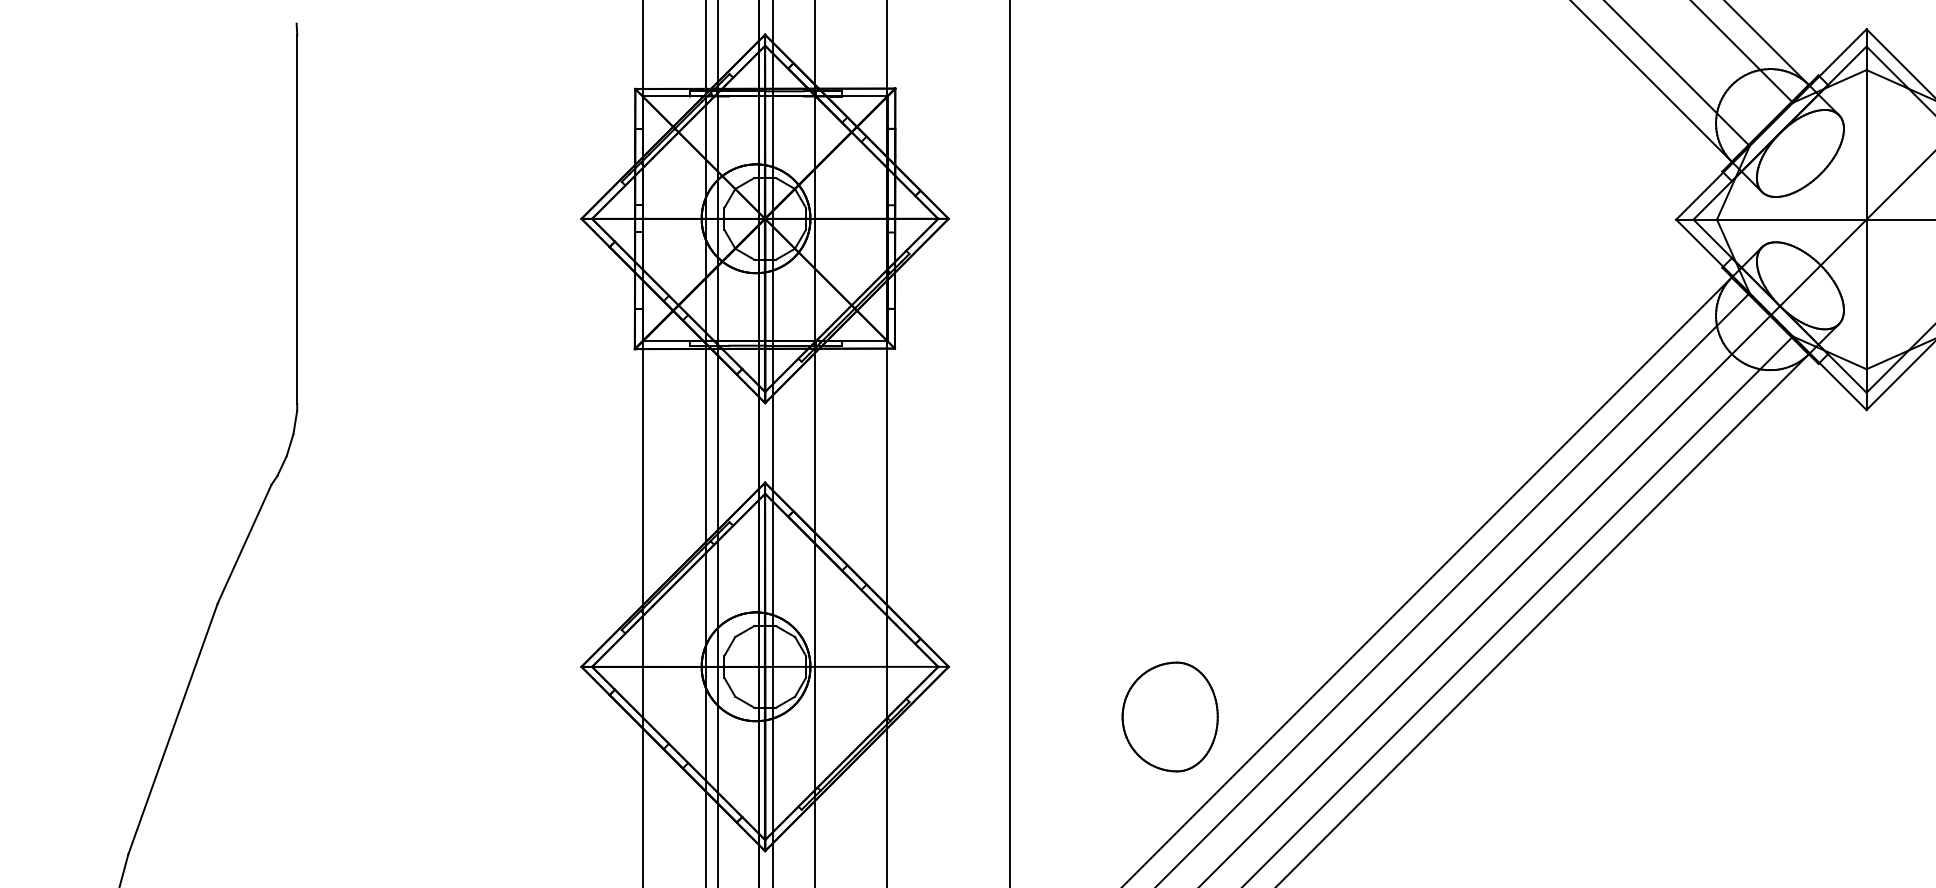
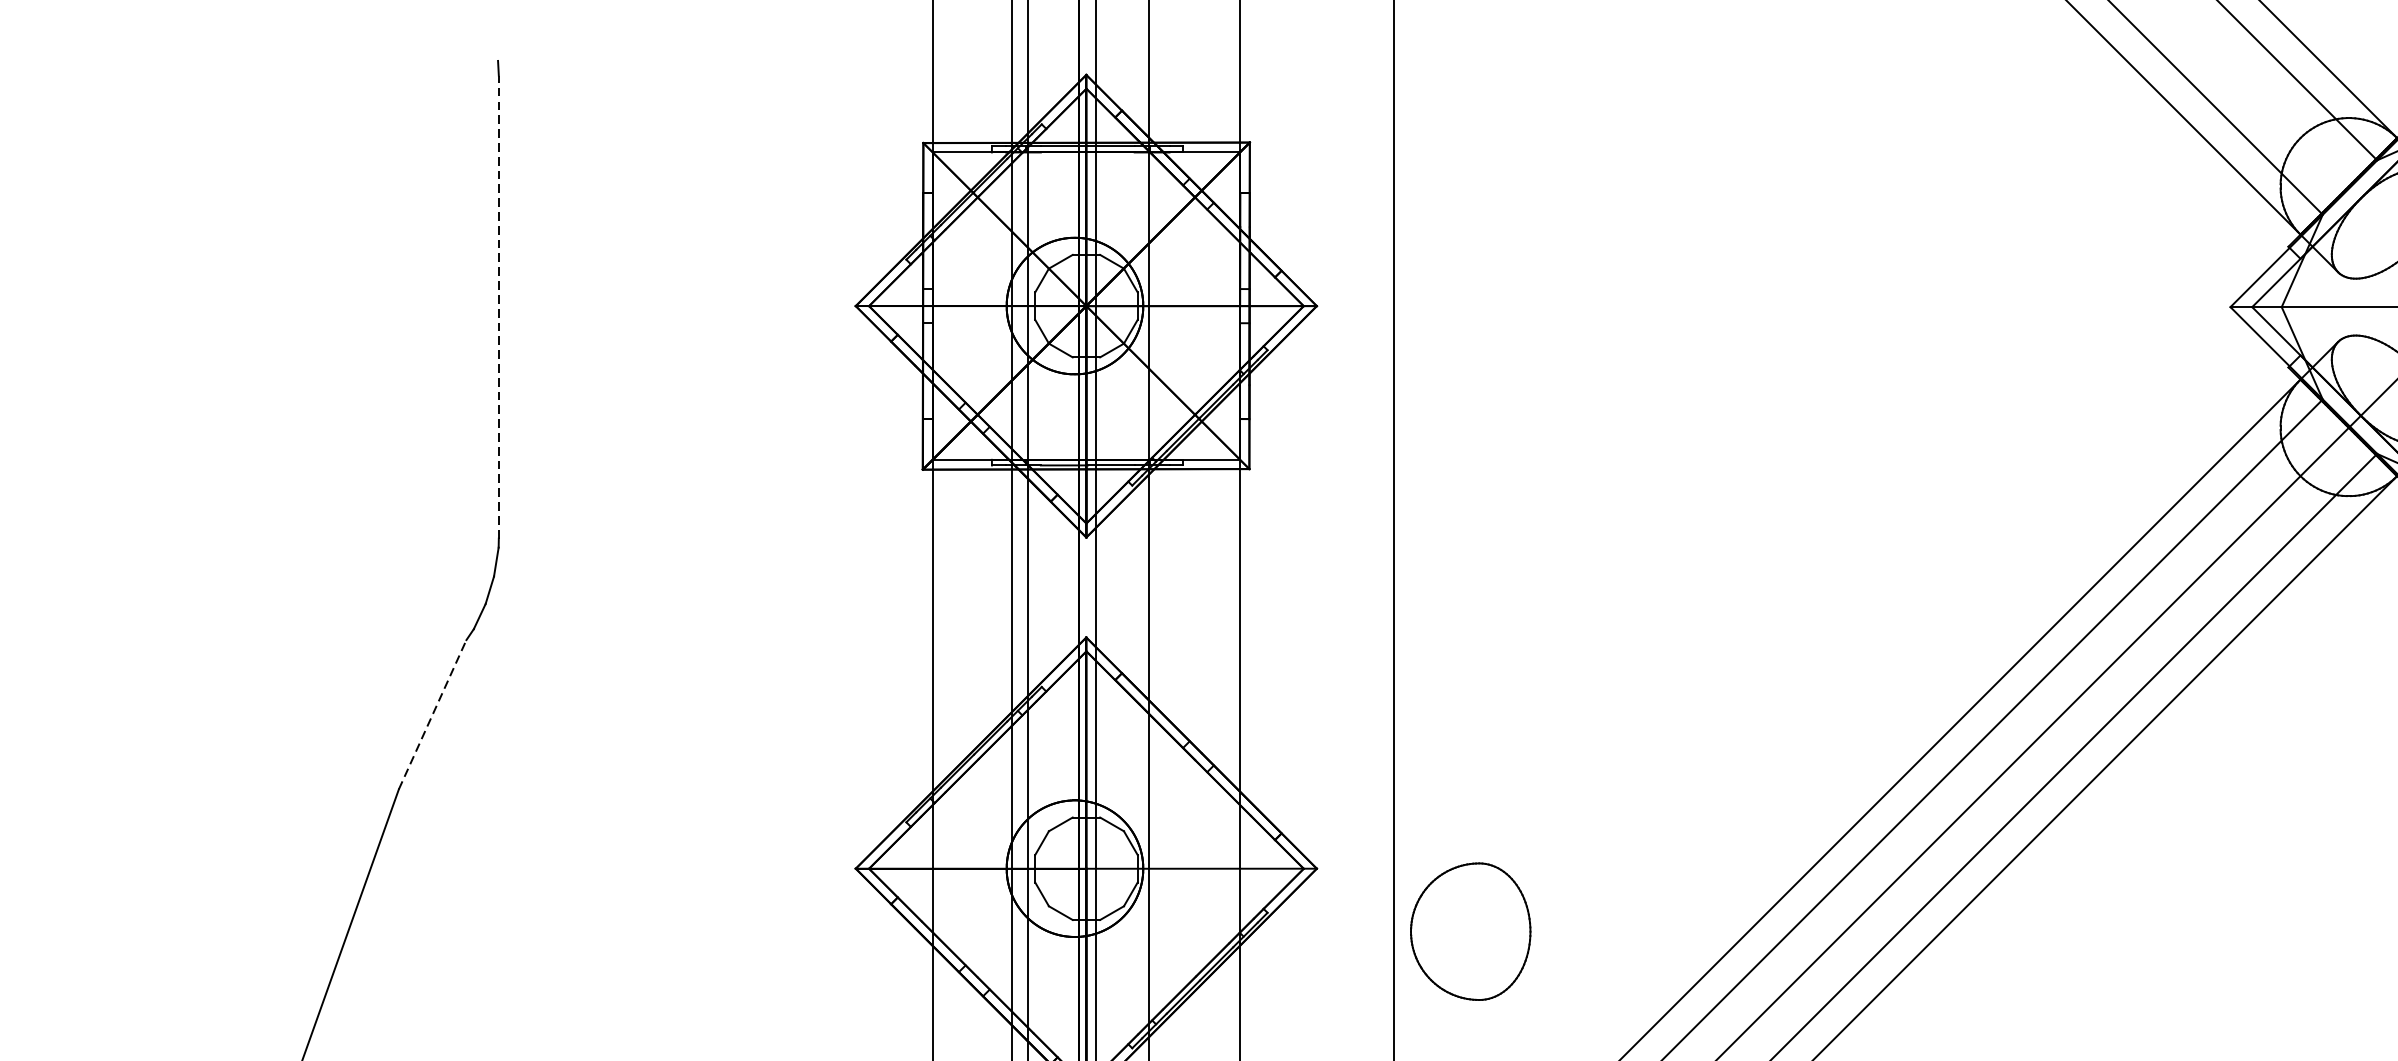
line: (297, 219) -> (499, 306), solid -> dashed
line: (244, 543) -> (432, 713), solid -> dashed
part: (1169, 716) -> (1469, 931), moved

